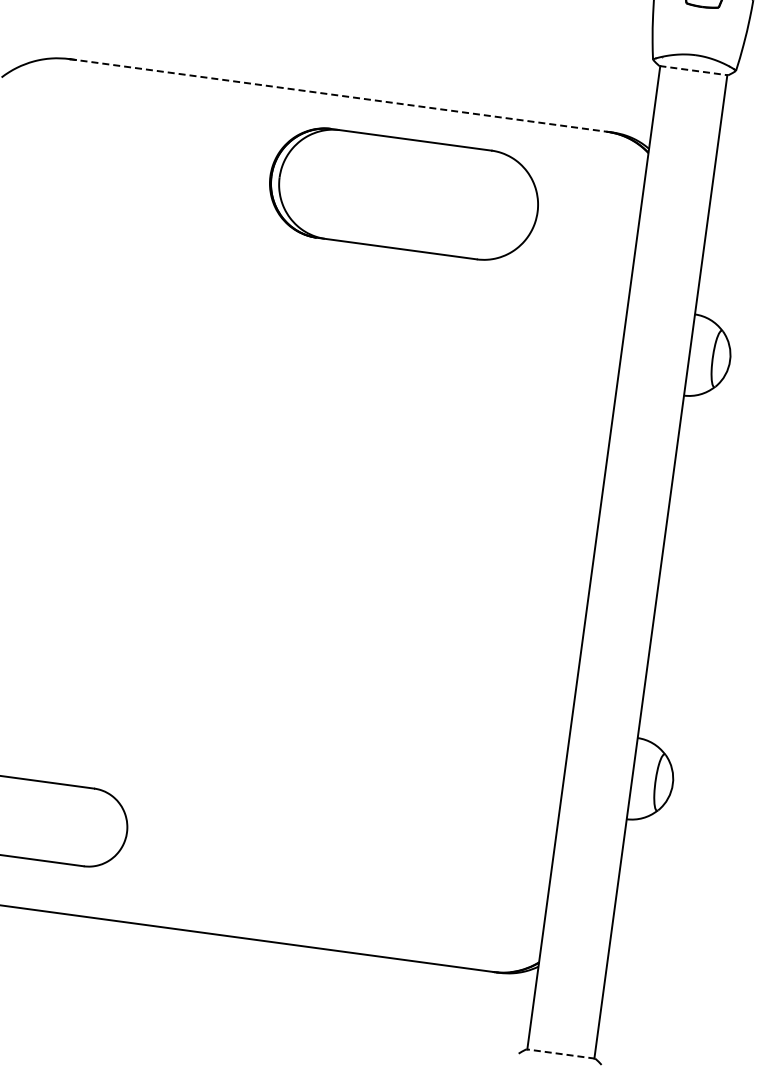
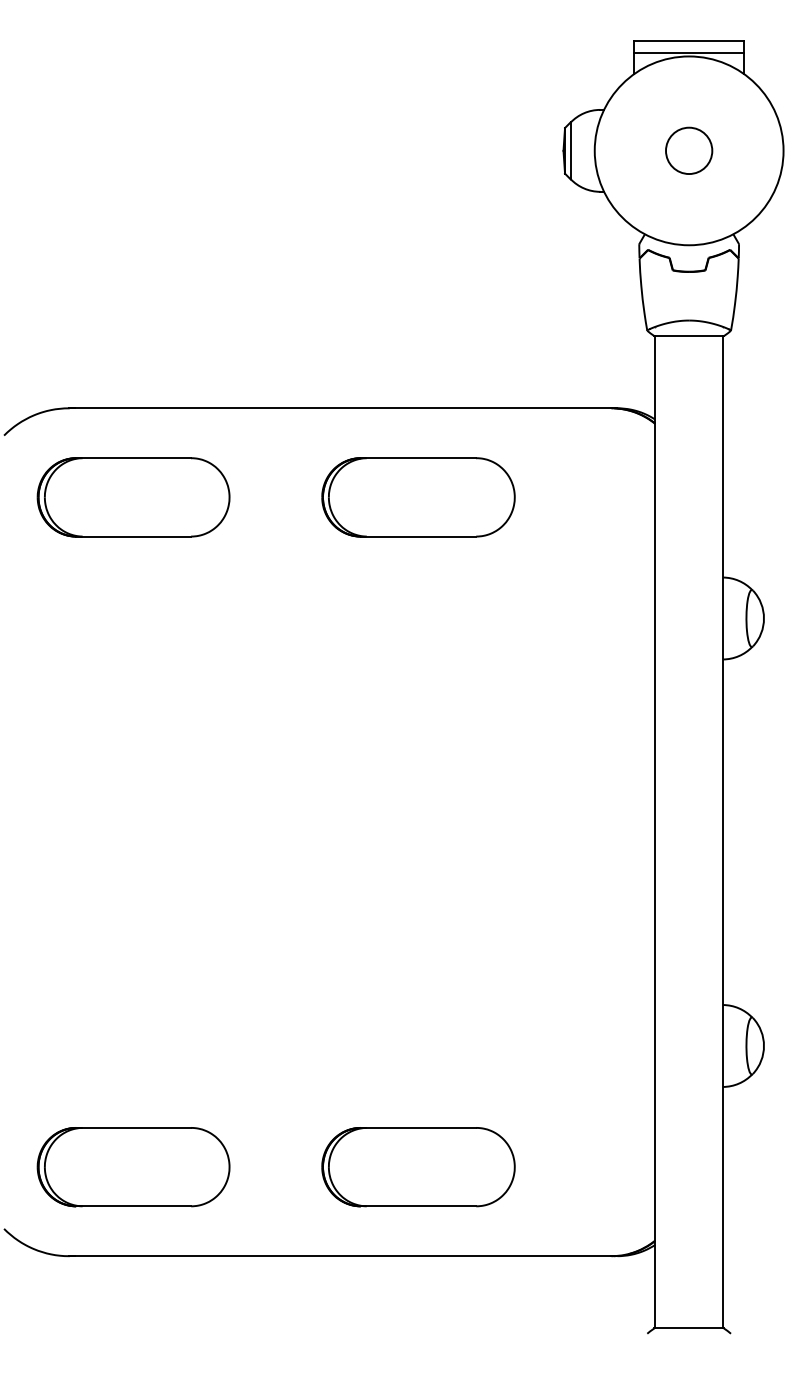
line: (694, 71) -> (689, 336), dashed -> solid
line: (338, 95) -> (340, 408), dashed -> solid
part: (121, 156) -> (133, 497), added
part: (403, 194) -> (418, 497), size x0.71
part: (314, 858) -> (418, 1167), added
line: (561, 1054) -> (689, 1328), dashed -> solid

